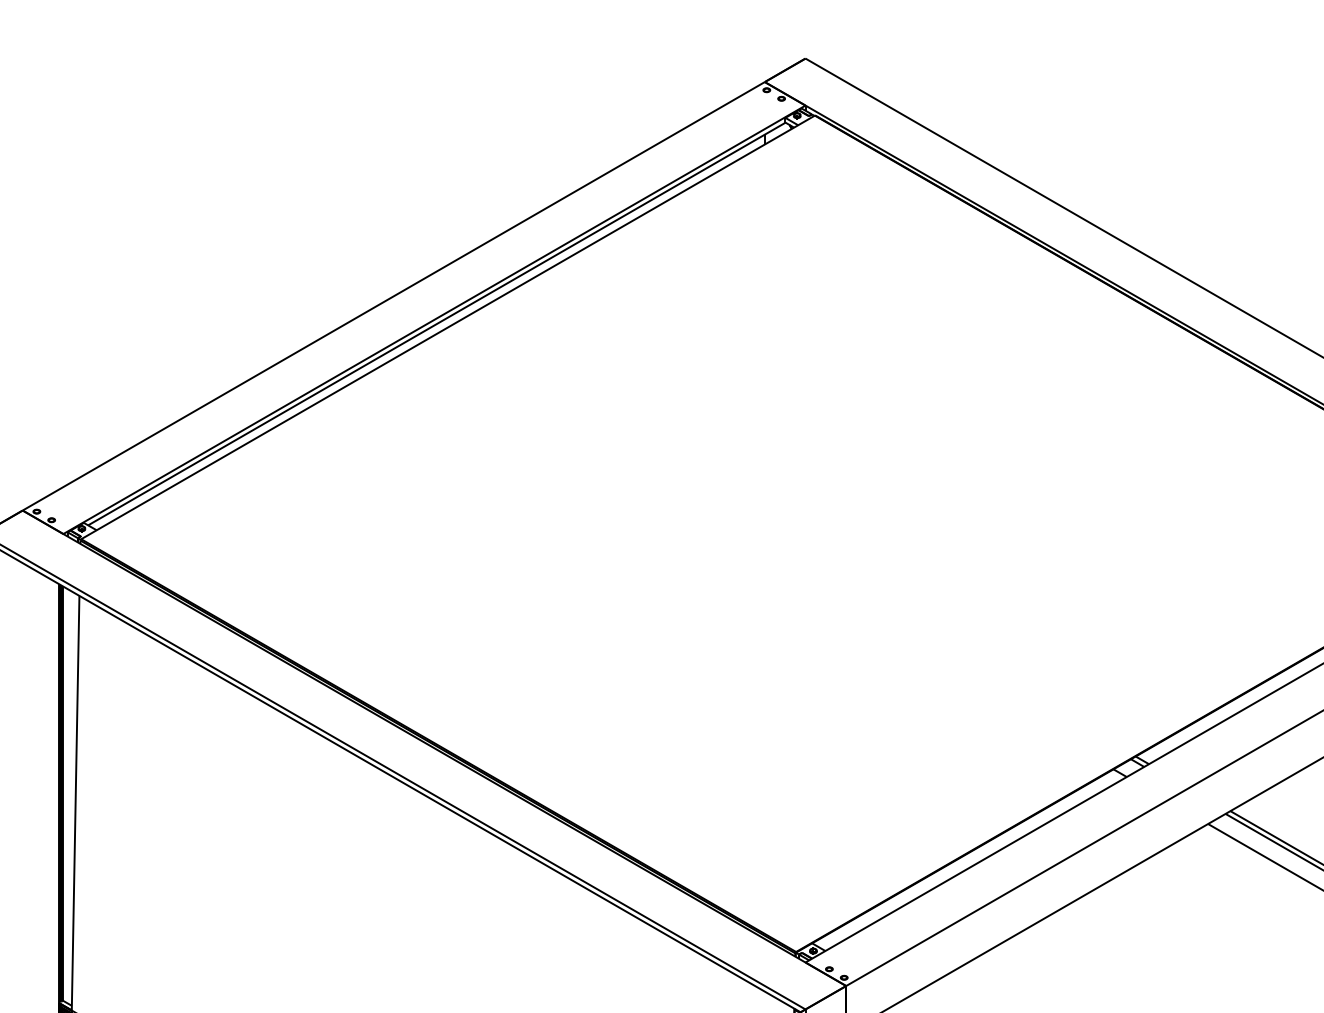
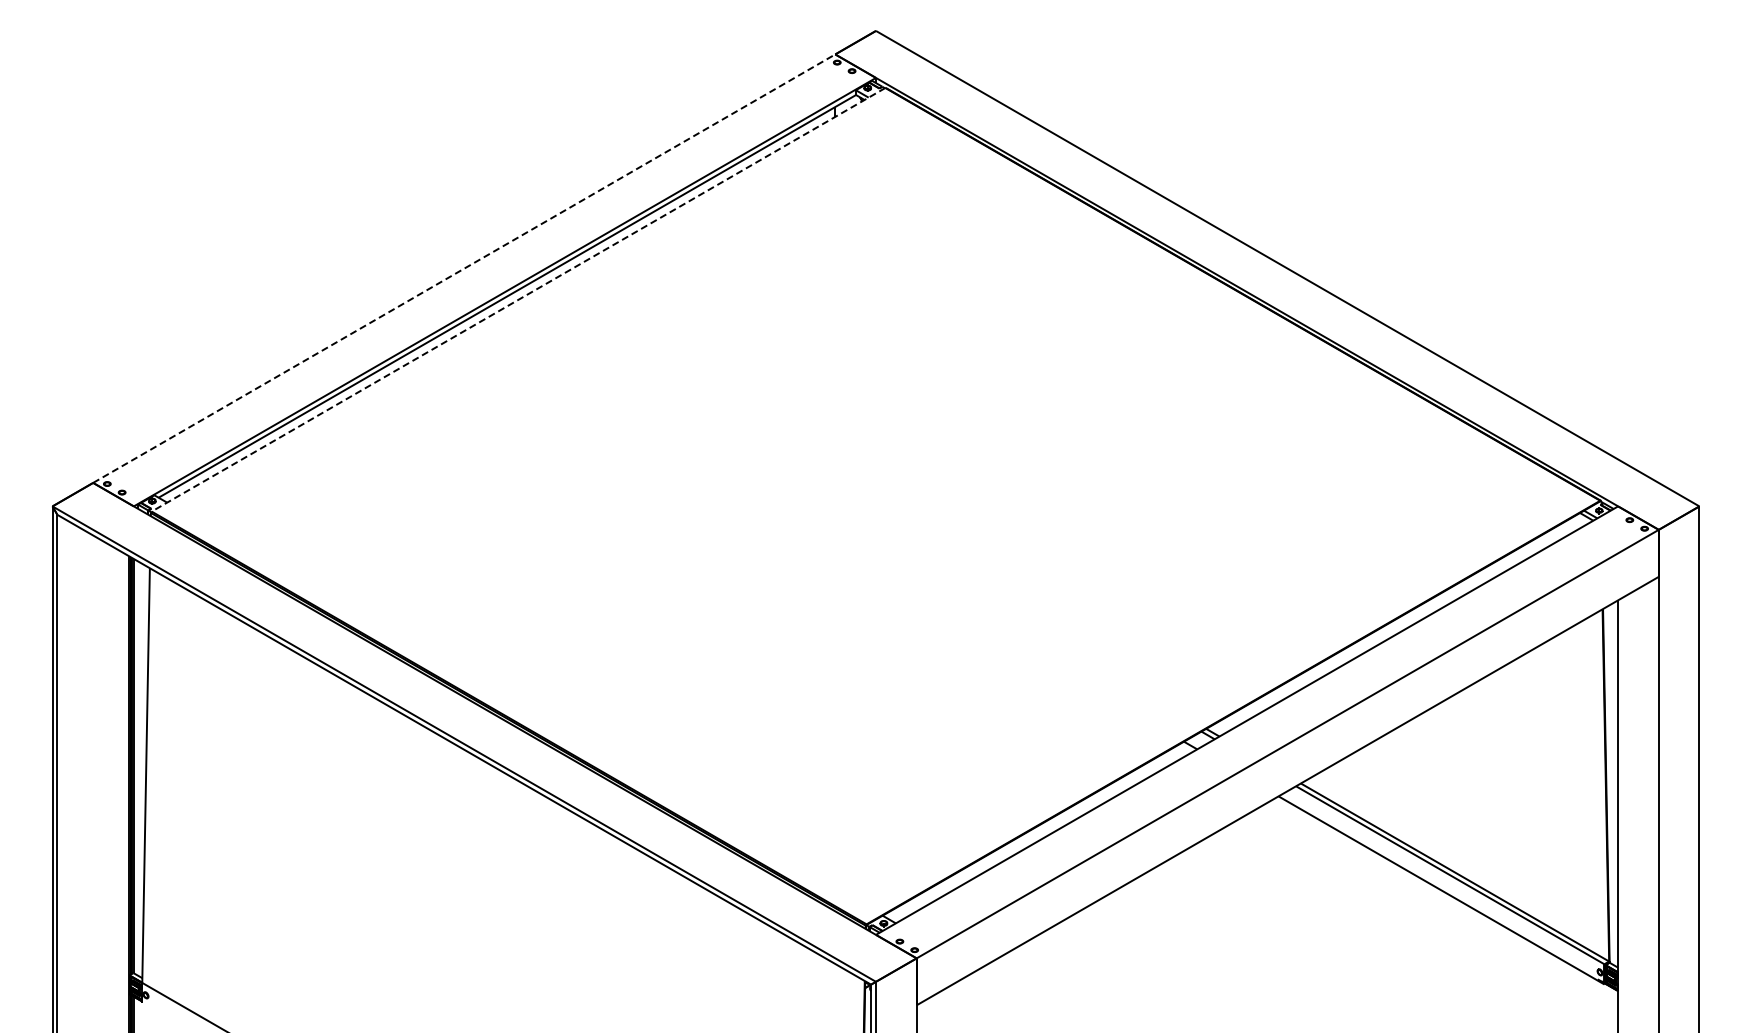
line: (394, 296) -> (464, 268), solid -> dashed
line: (448, 327) -> (518, 299), solid -> dashed

